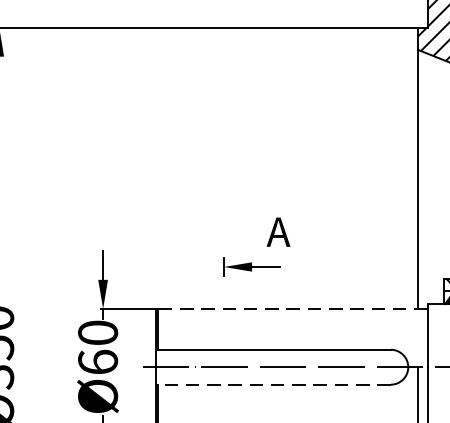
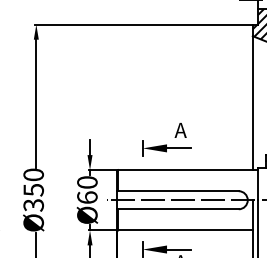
part: (251, 267) -> (166, 148), size x1.67
line: (293, 309) -> (188, 170), dashed -> solid
line: (274, 385) -> (178, 209), dashed -> solid

